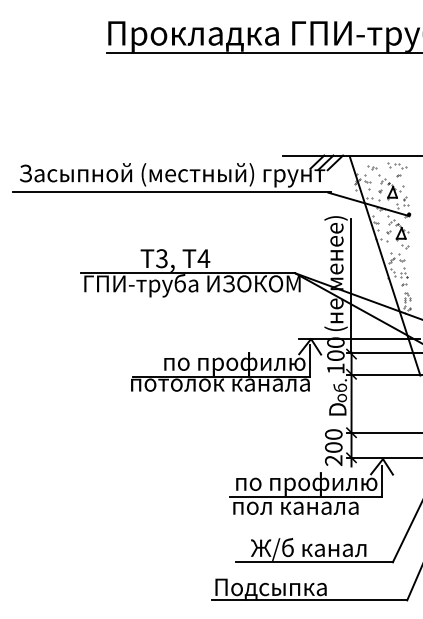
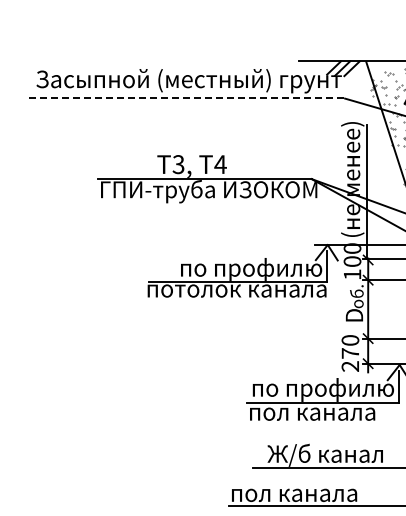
line: (172, 191) -> (189, 97), solid -> dashed
text: (333, 447) -> (350, 353), 200 -> 270
text: (277, 588) -> (294, 494), Подсыпка -> пол канала

